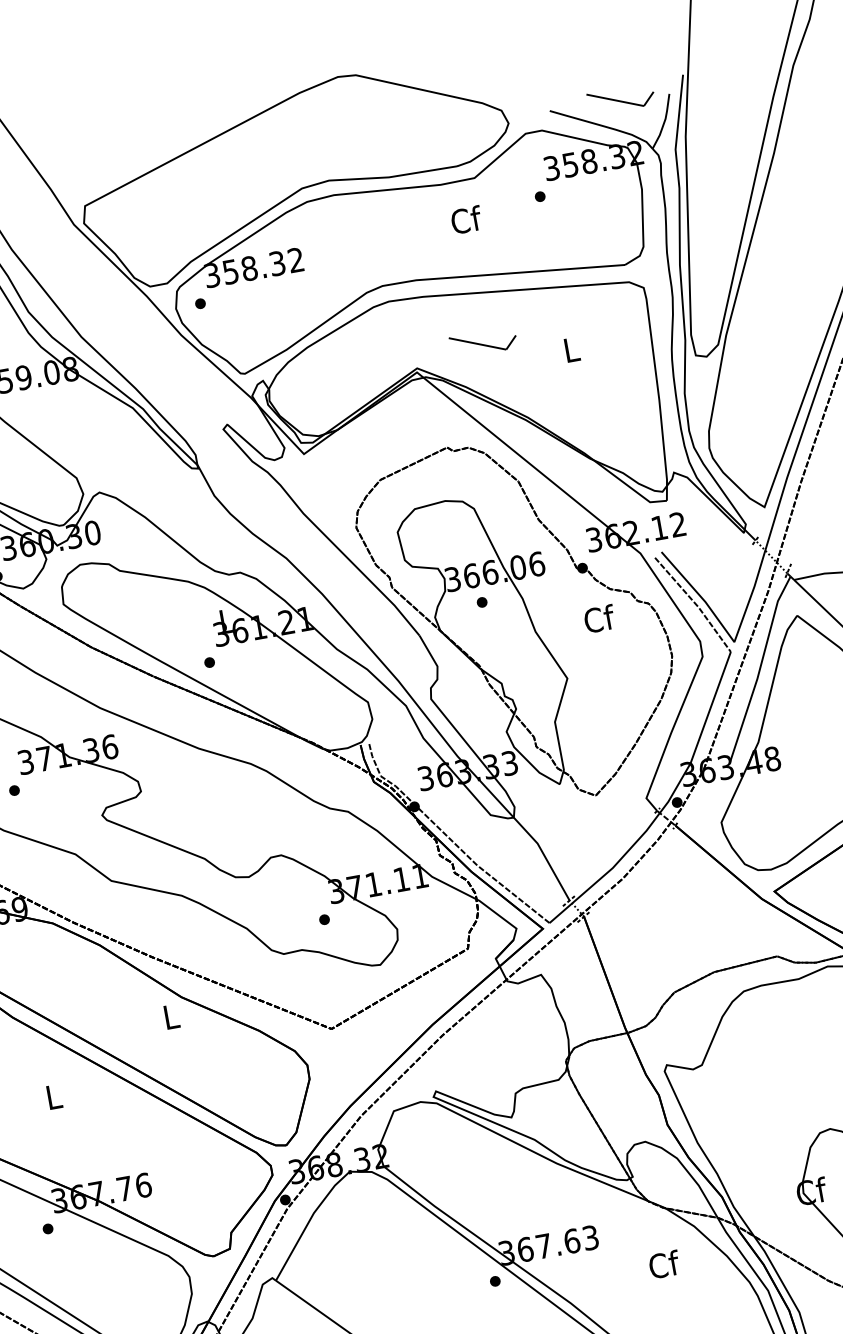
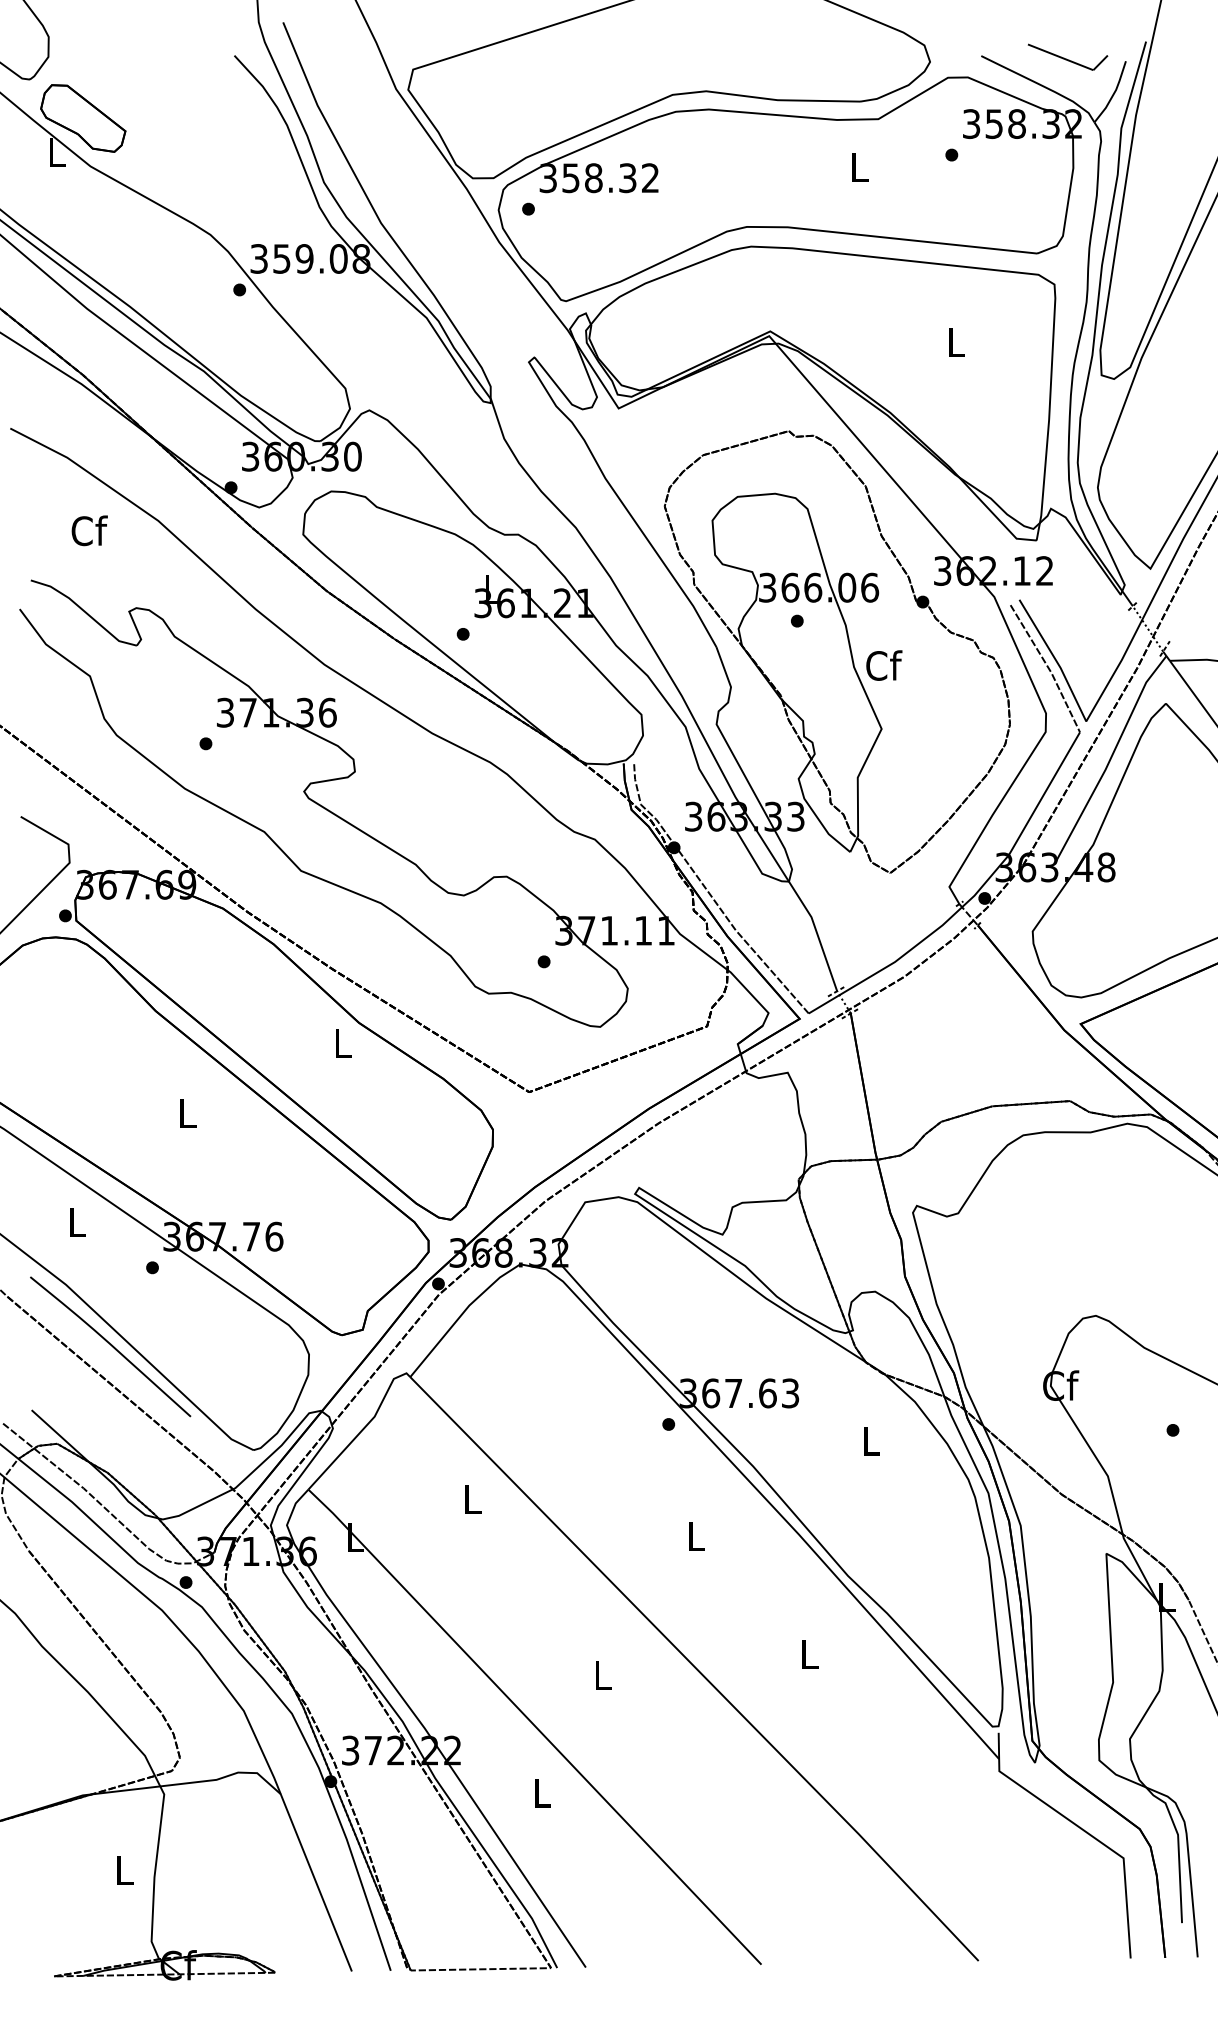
text: (466, 219) -> (860, 166), Cf -> L
part: (483, 342) -> (853, 314), removed
text: (599, 618) -> (884, 665), moved
text: (664, 1264) -> (871, 1440), Cf -> L

